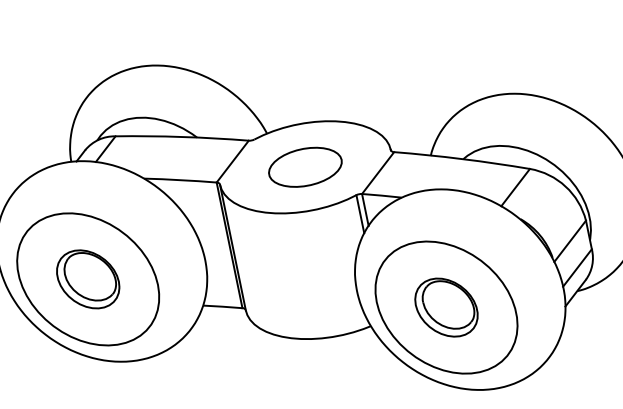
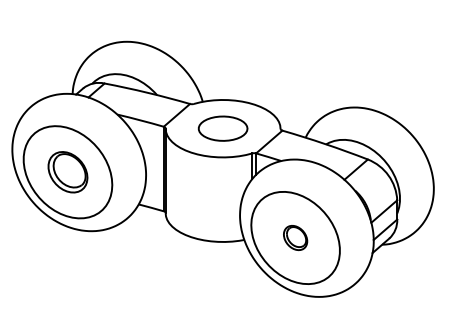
part: (446, 306) -> (295, 237), size x0.6

